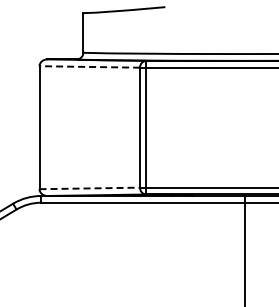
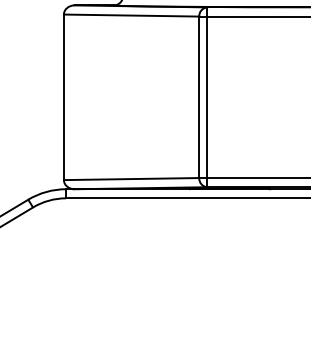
line: (89, 66) -> (131, 14), dashed -> solid
line: (90, 188) -> (132, 179), dashed -> solid

